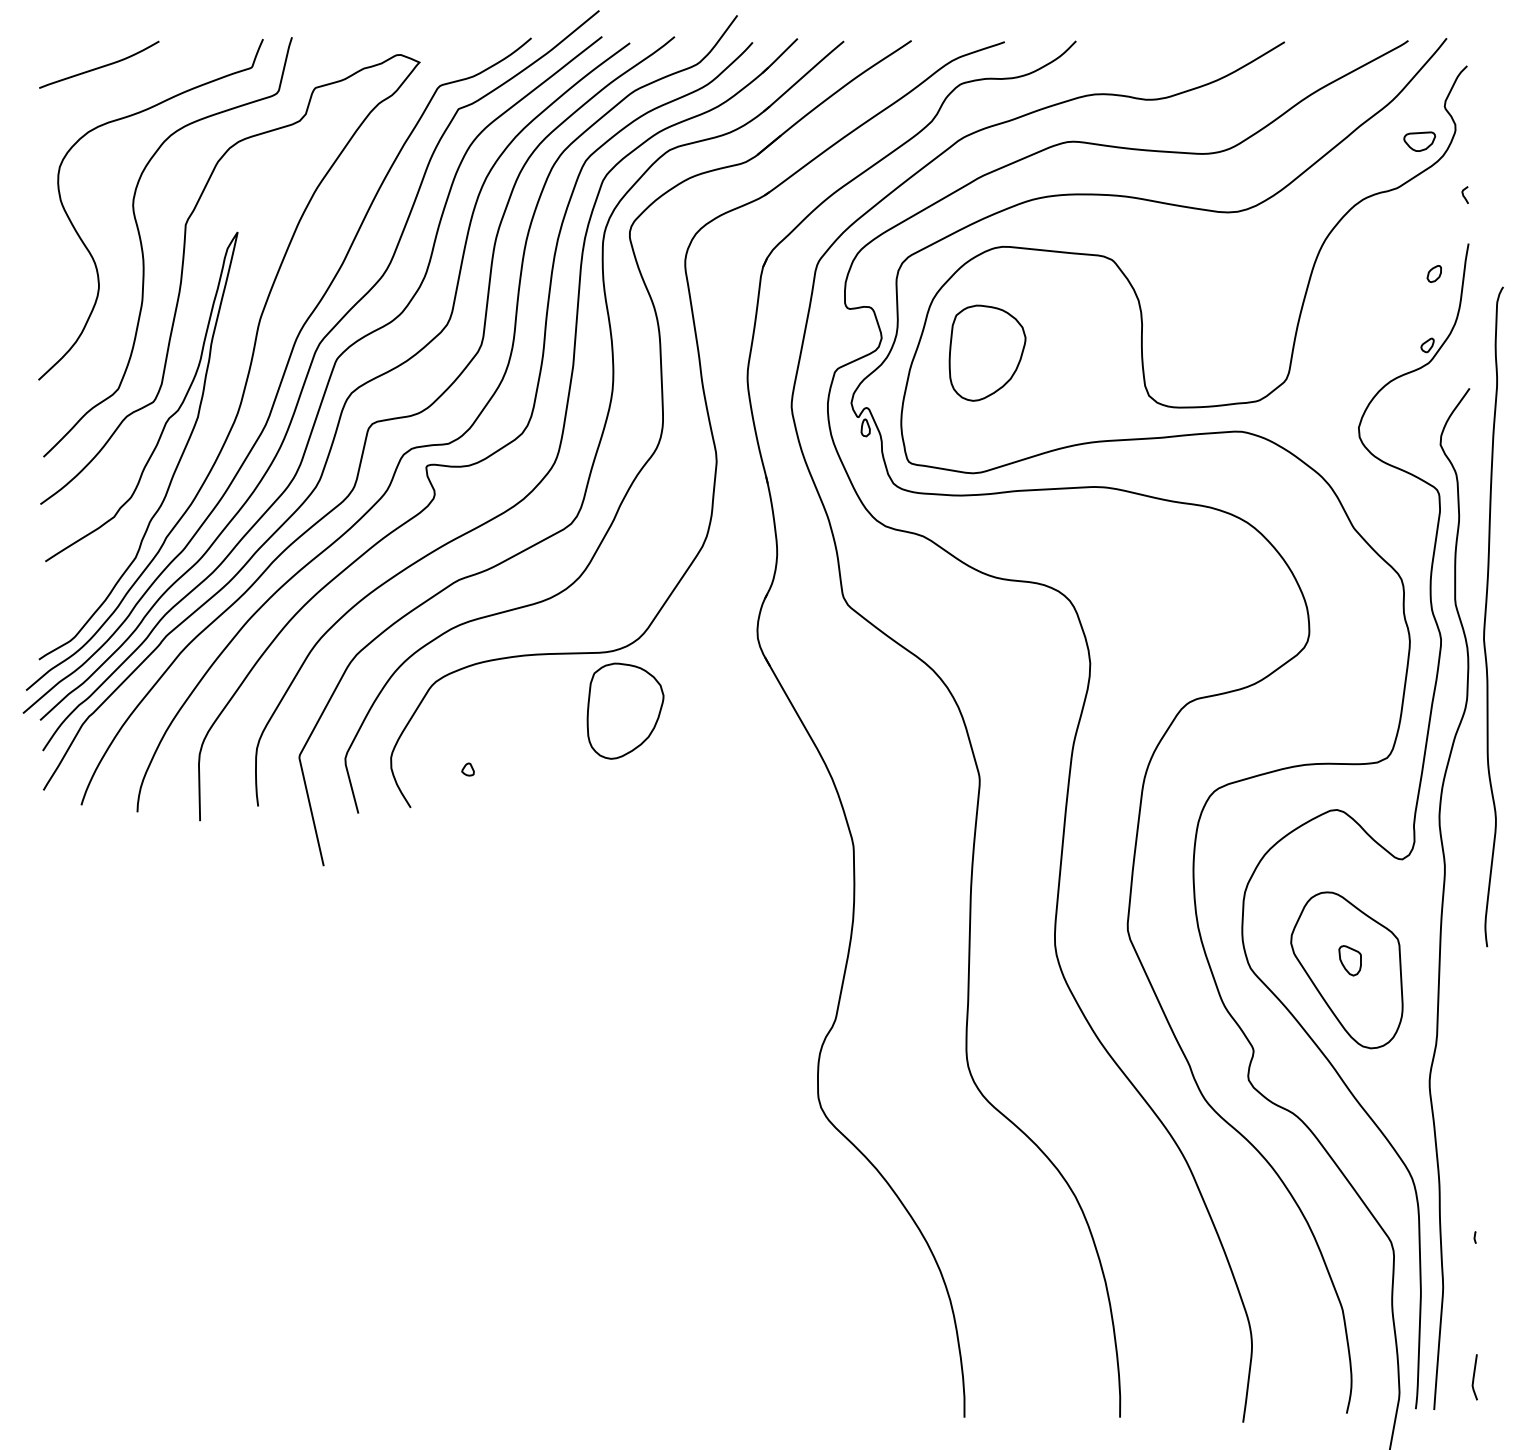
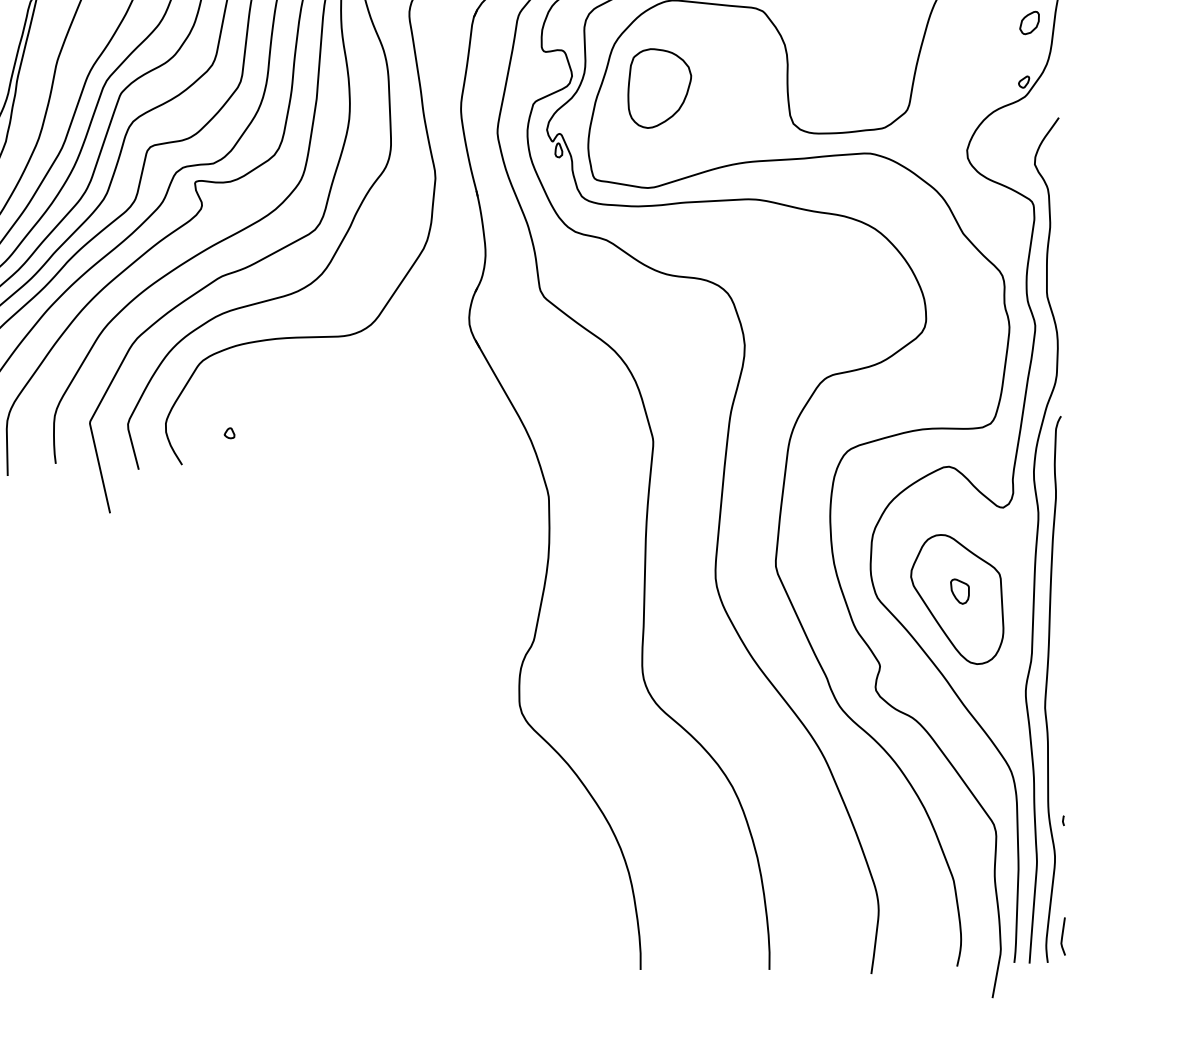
part: (1434, 273) -> (1029, 22), size x1.67
curve: (1486, 616) -> (1047, 689), moved
part: (625, 710) -> (359, 384), removed

